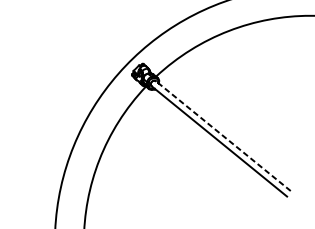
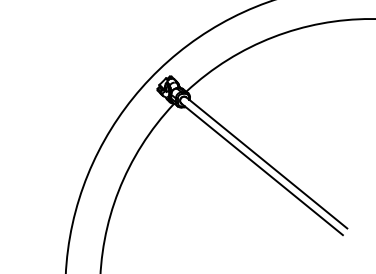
line: (223, 135) -> (266, 162), dashed -> solid

